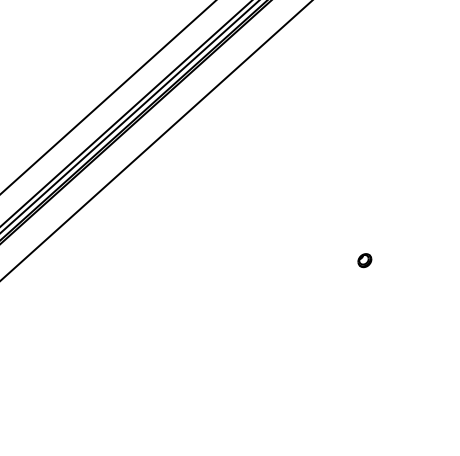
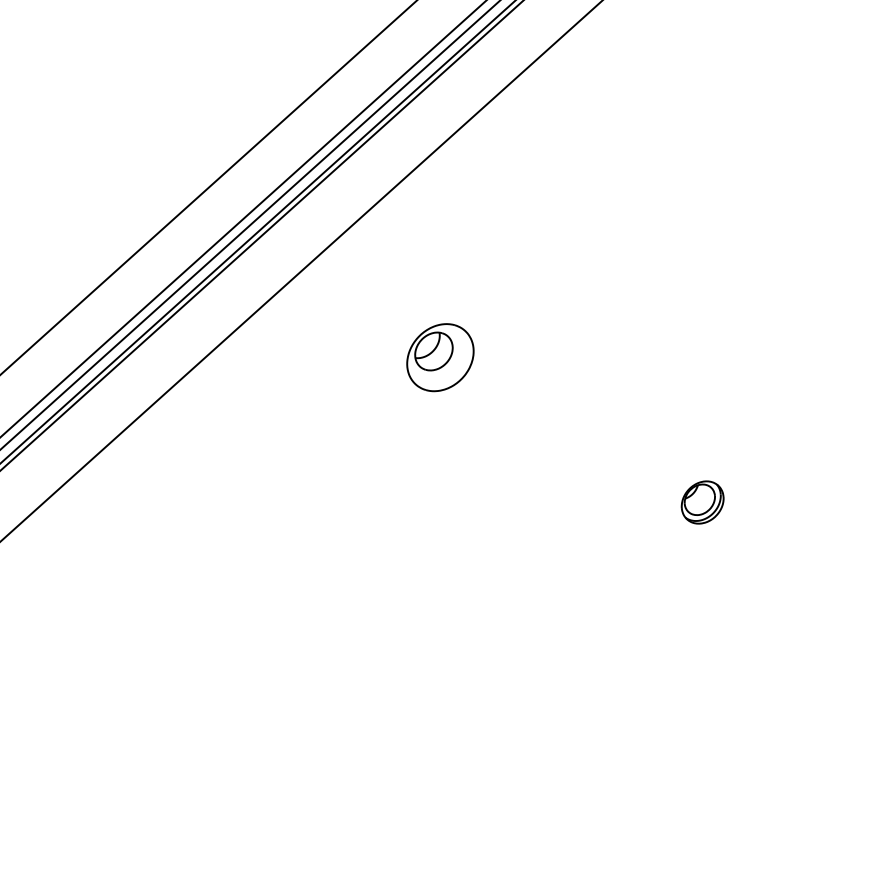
part: (228, 185) -> (440, 357), added
part: (364, 260) -> (702, 502), size x1.67

